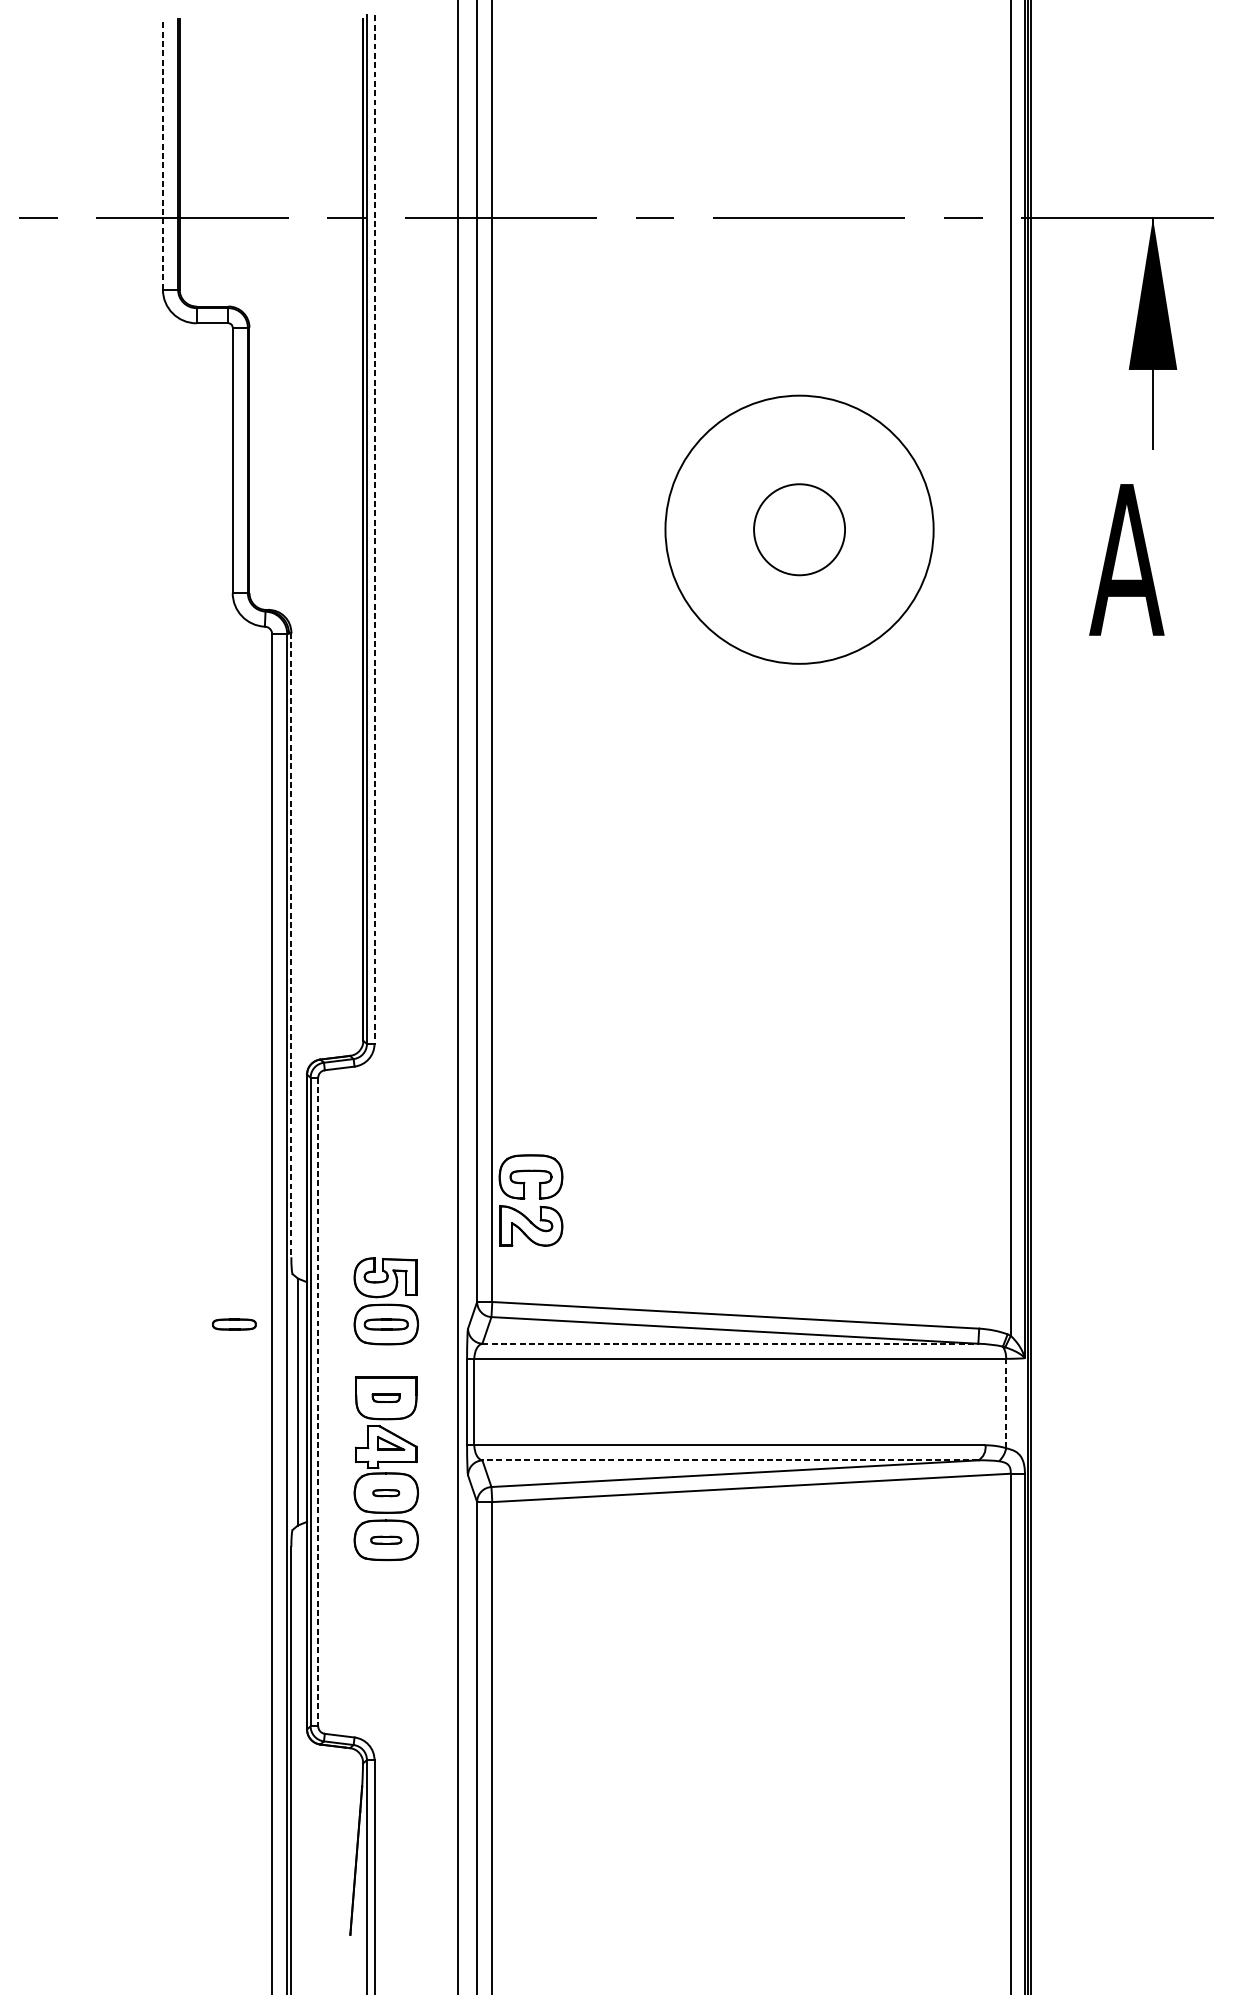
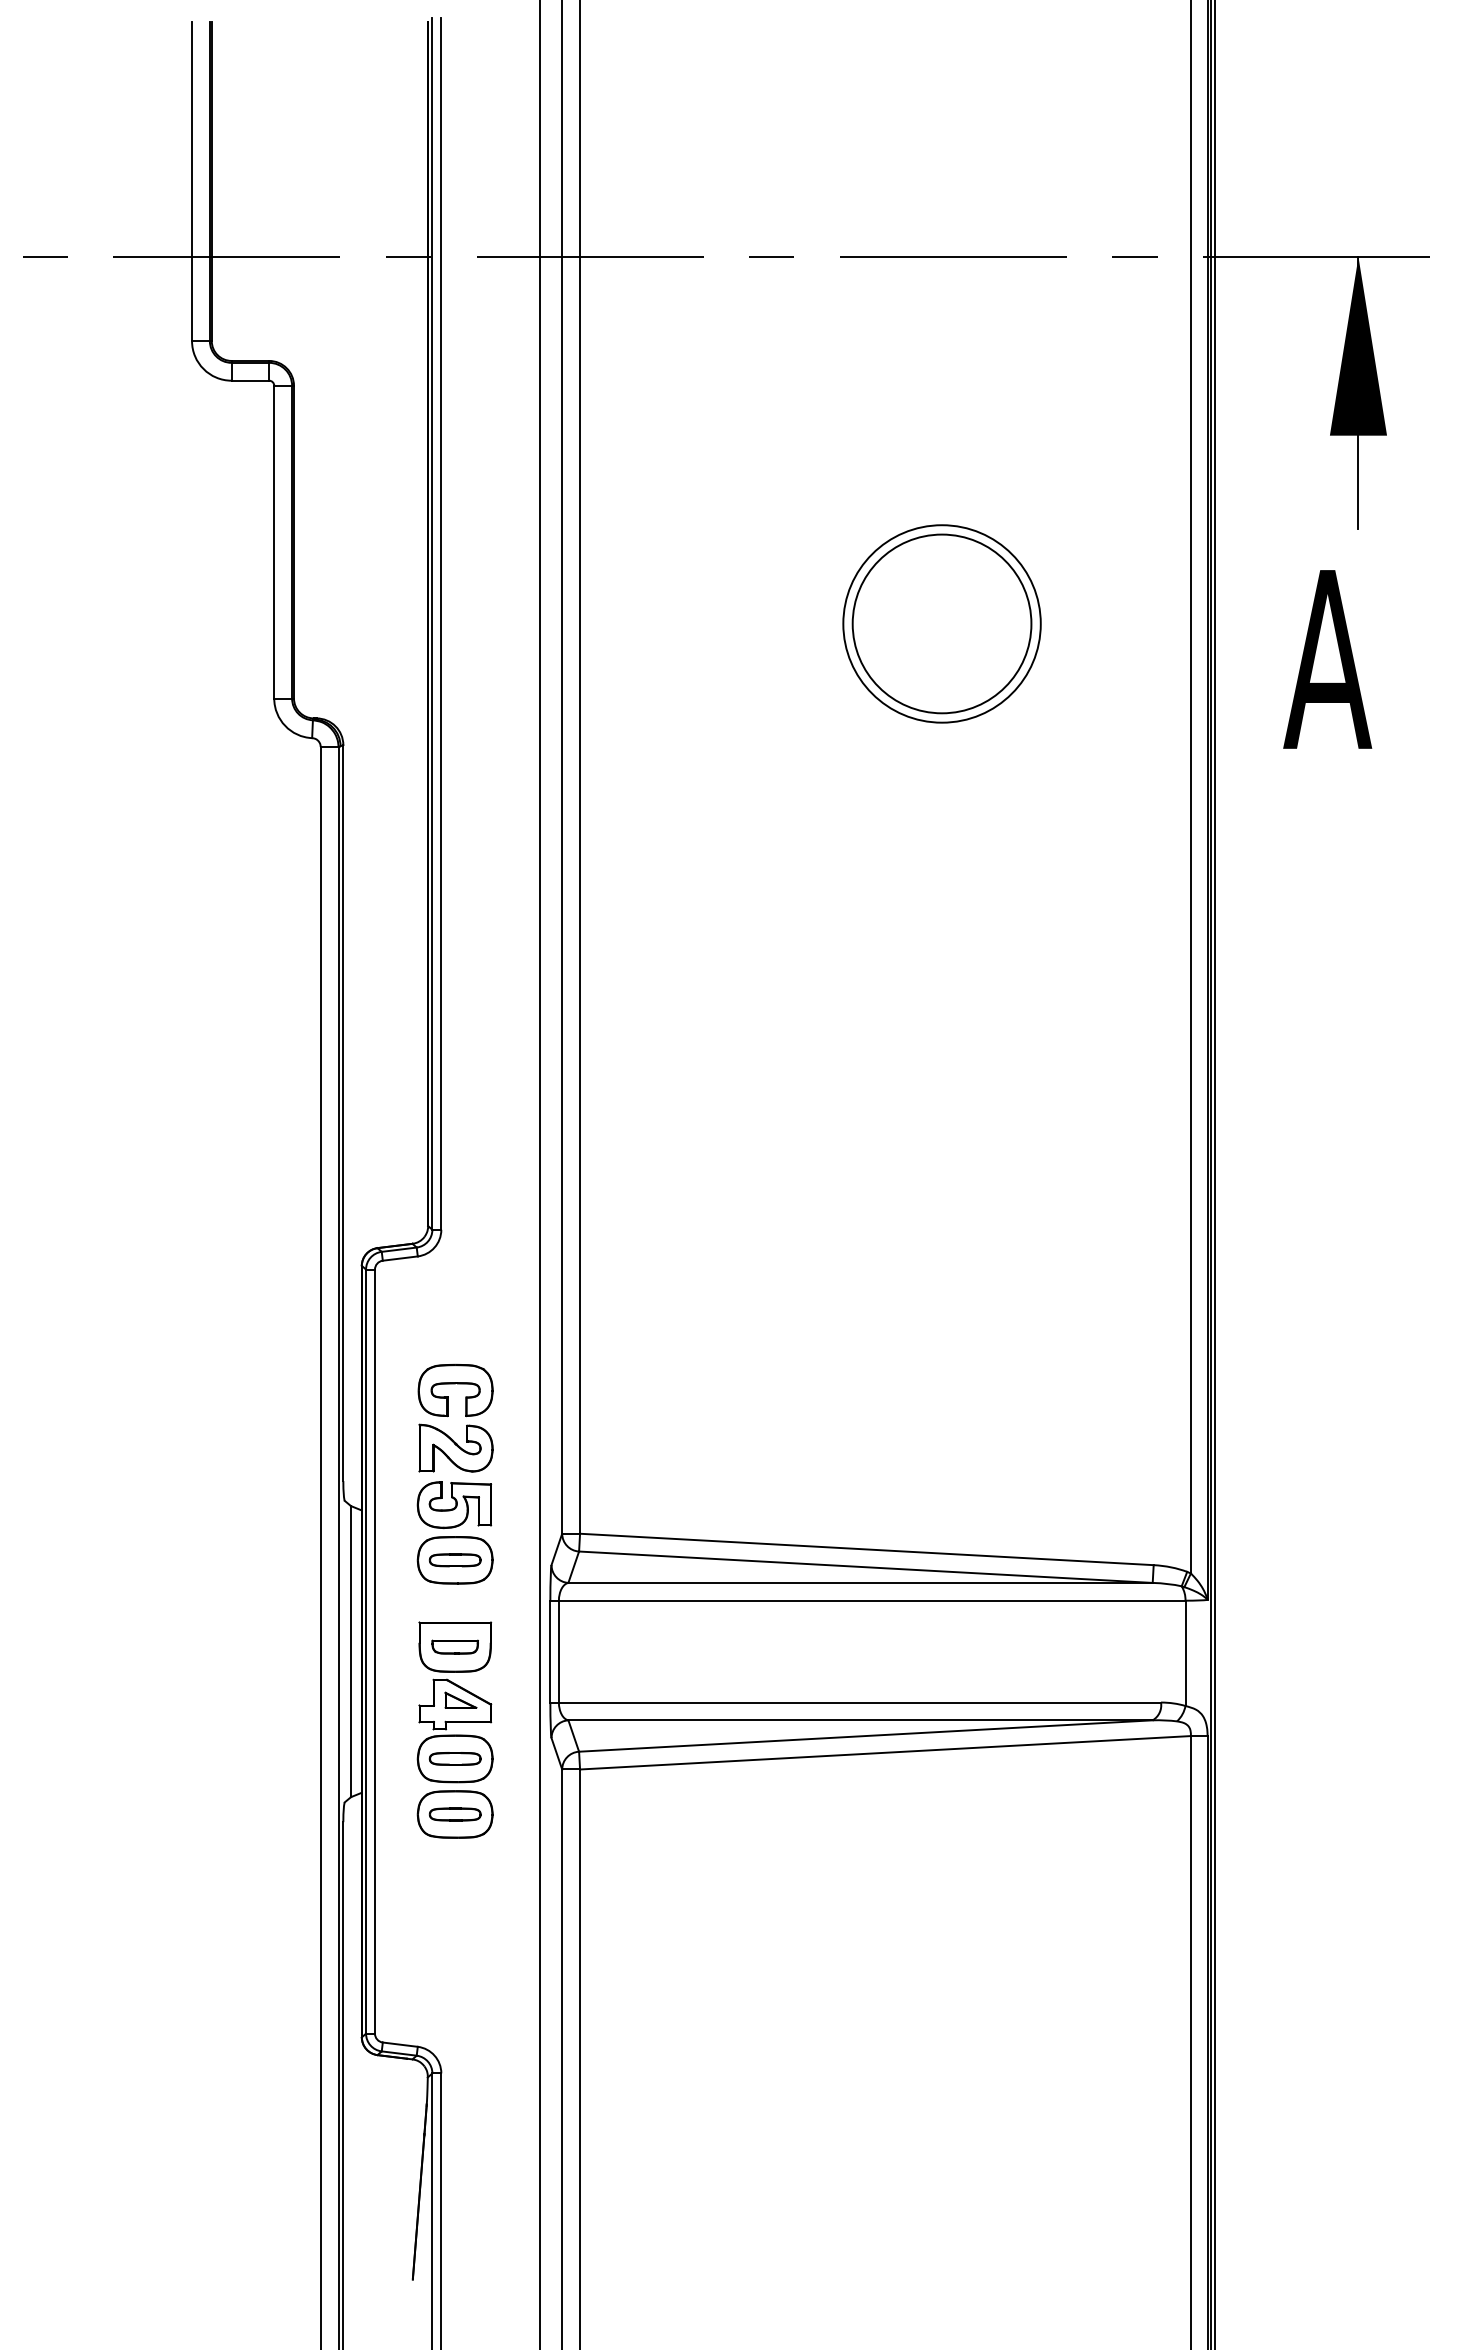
line: (163, 154) -> (192, 181), dashed -> solid
line: (374, 529) -> (441, 623), dashed -> solid
circle: (799, 529) -> (941, 623), size x0.62
circle: (799, 529) -> (941, 623), size x1.67
line: (291, 945) -> (343, 1113), dashed -> solid
part: (524, 1199) -> (448, 1416), moved
part: (233, 1324) -> (275, 1560), removed
line: (731, 1343) -> (861, 1582), dashed -> solid
part: (385, 1397) -> (454, 1646), size x1.43
line: (317, 1402) -> (374, 1652), dashed -> solid
line: (1006, 1403) -> (1185, 1653), dashed -> solid
line: (730, 1460) -> (860, 1720), dashed -> solid
part: (385, 1492) -> (454, 1758), size x1.67
part: (385, 1540) -> (454, 1814), size x1.43

